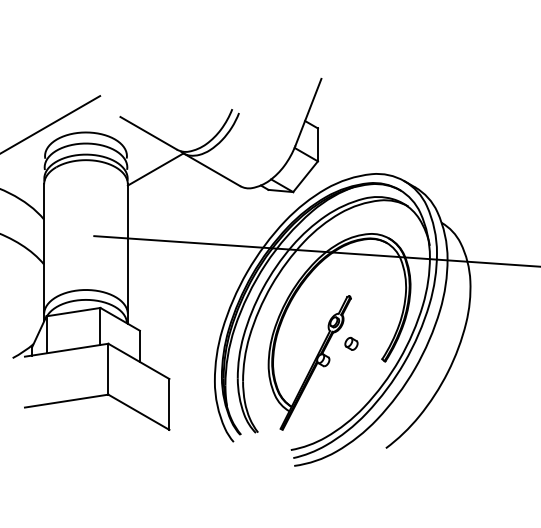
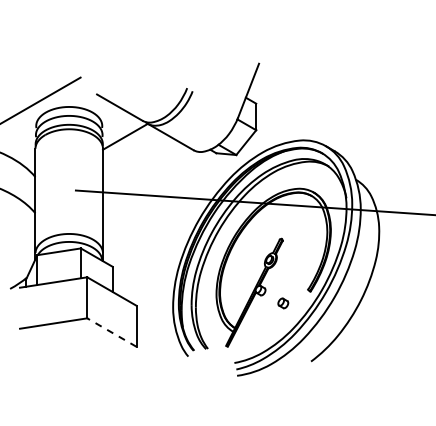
part: (351, 343) -> (283, 303), moved
line: (138, 412) -> (111, 332), solid -> dashed

